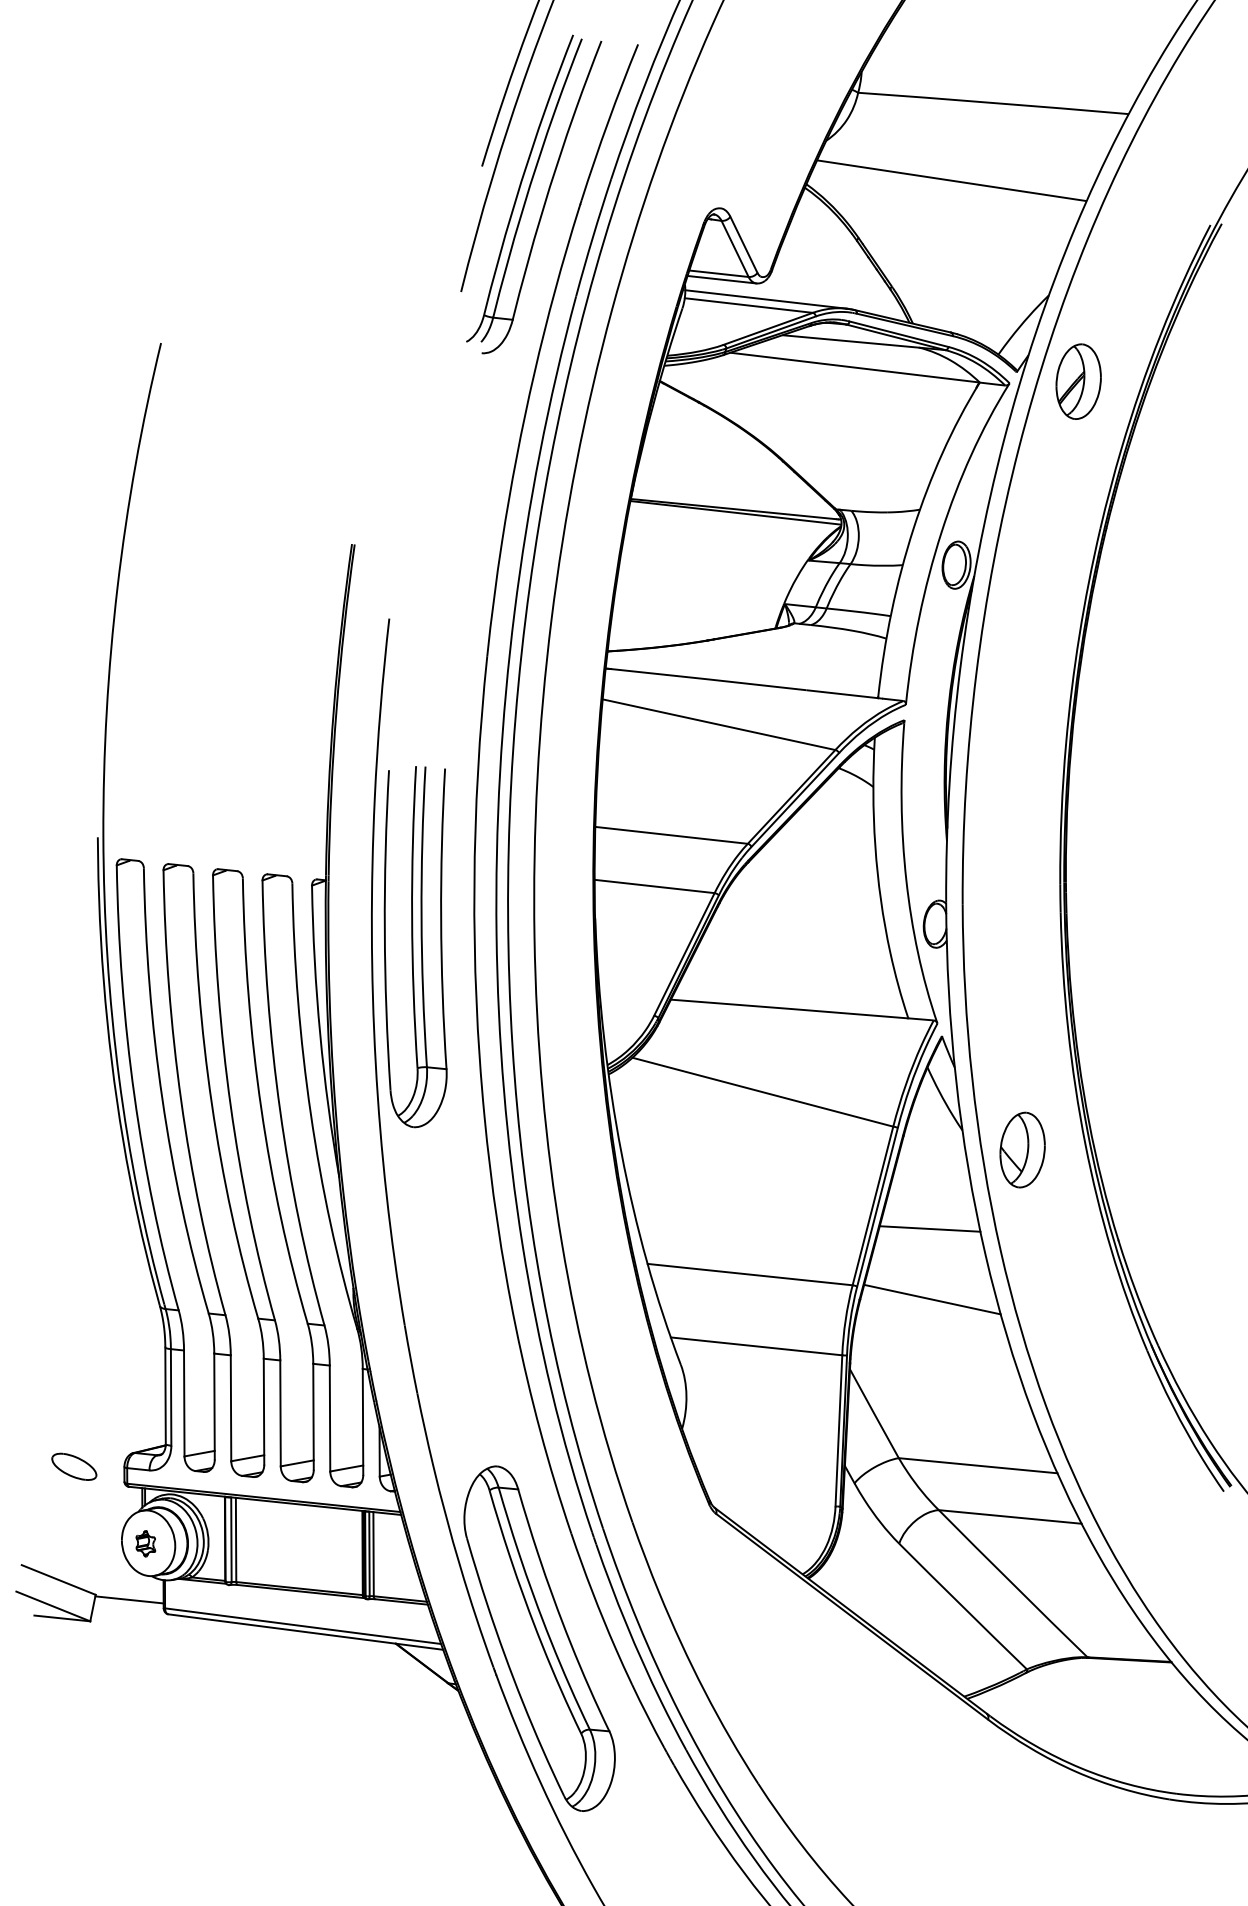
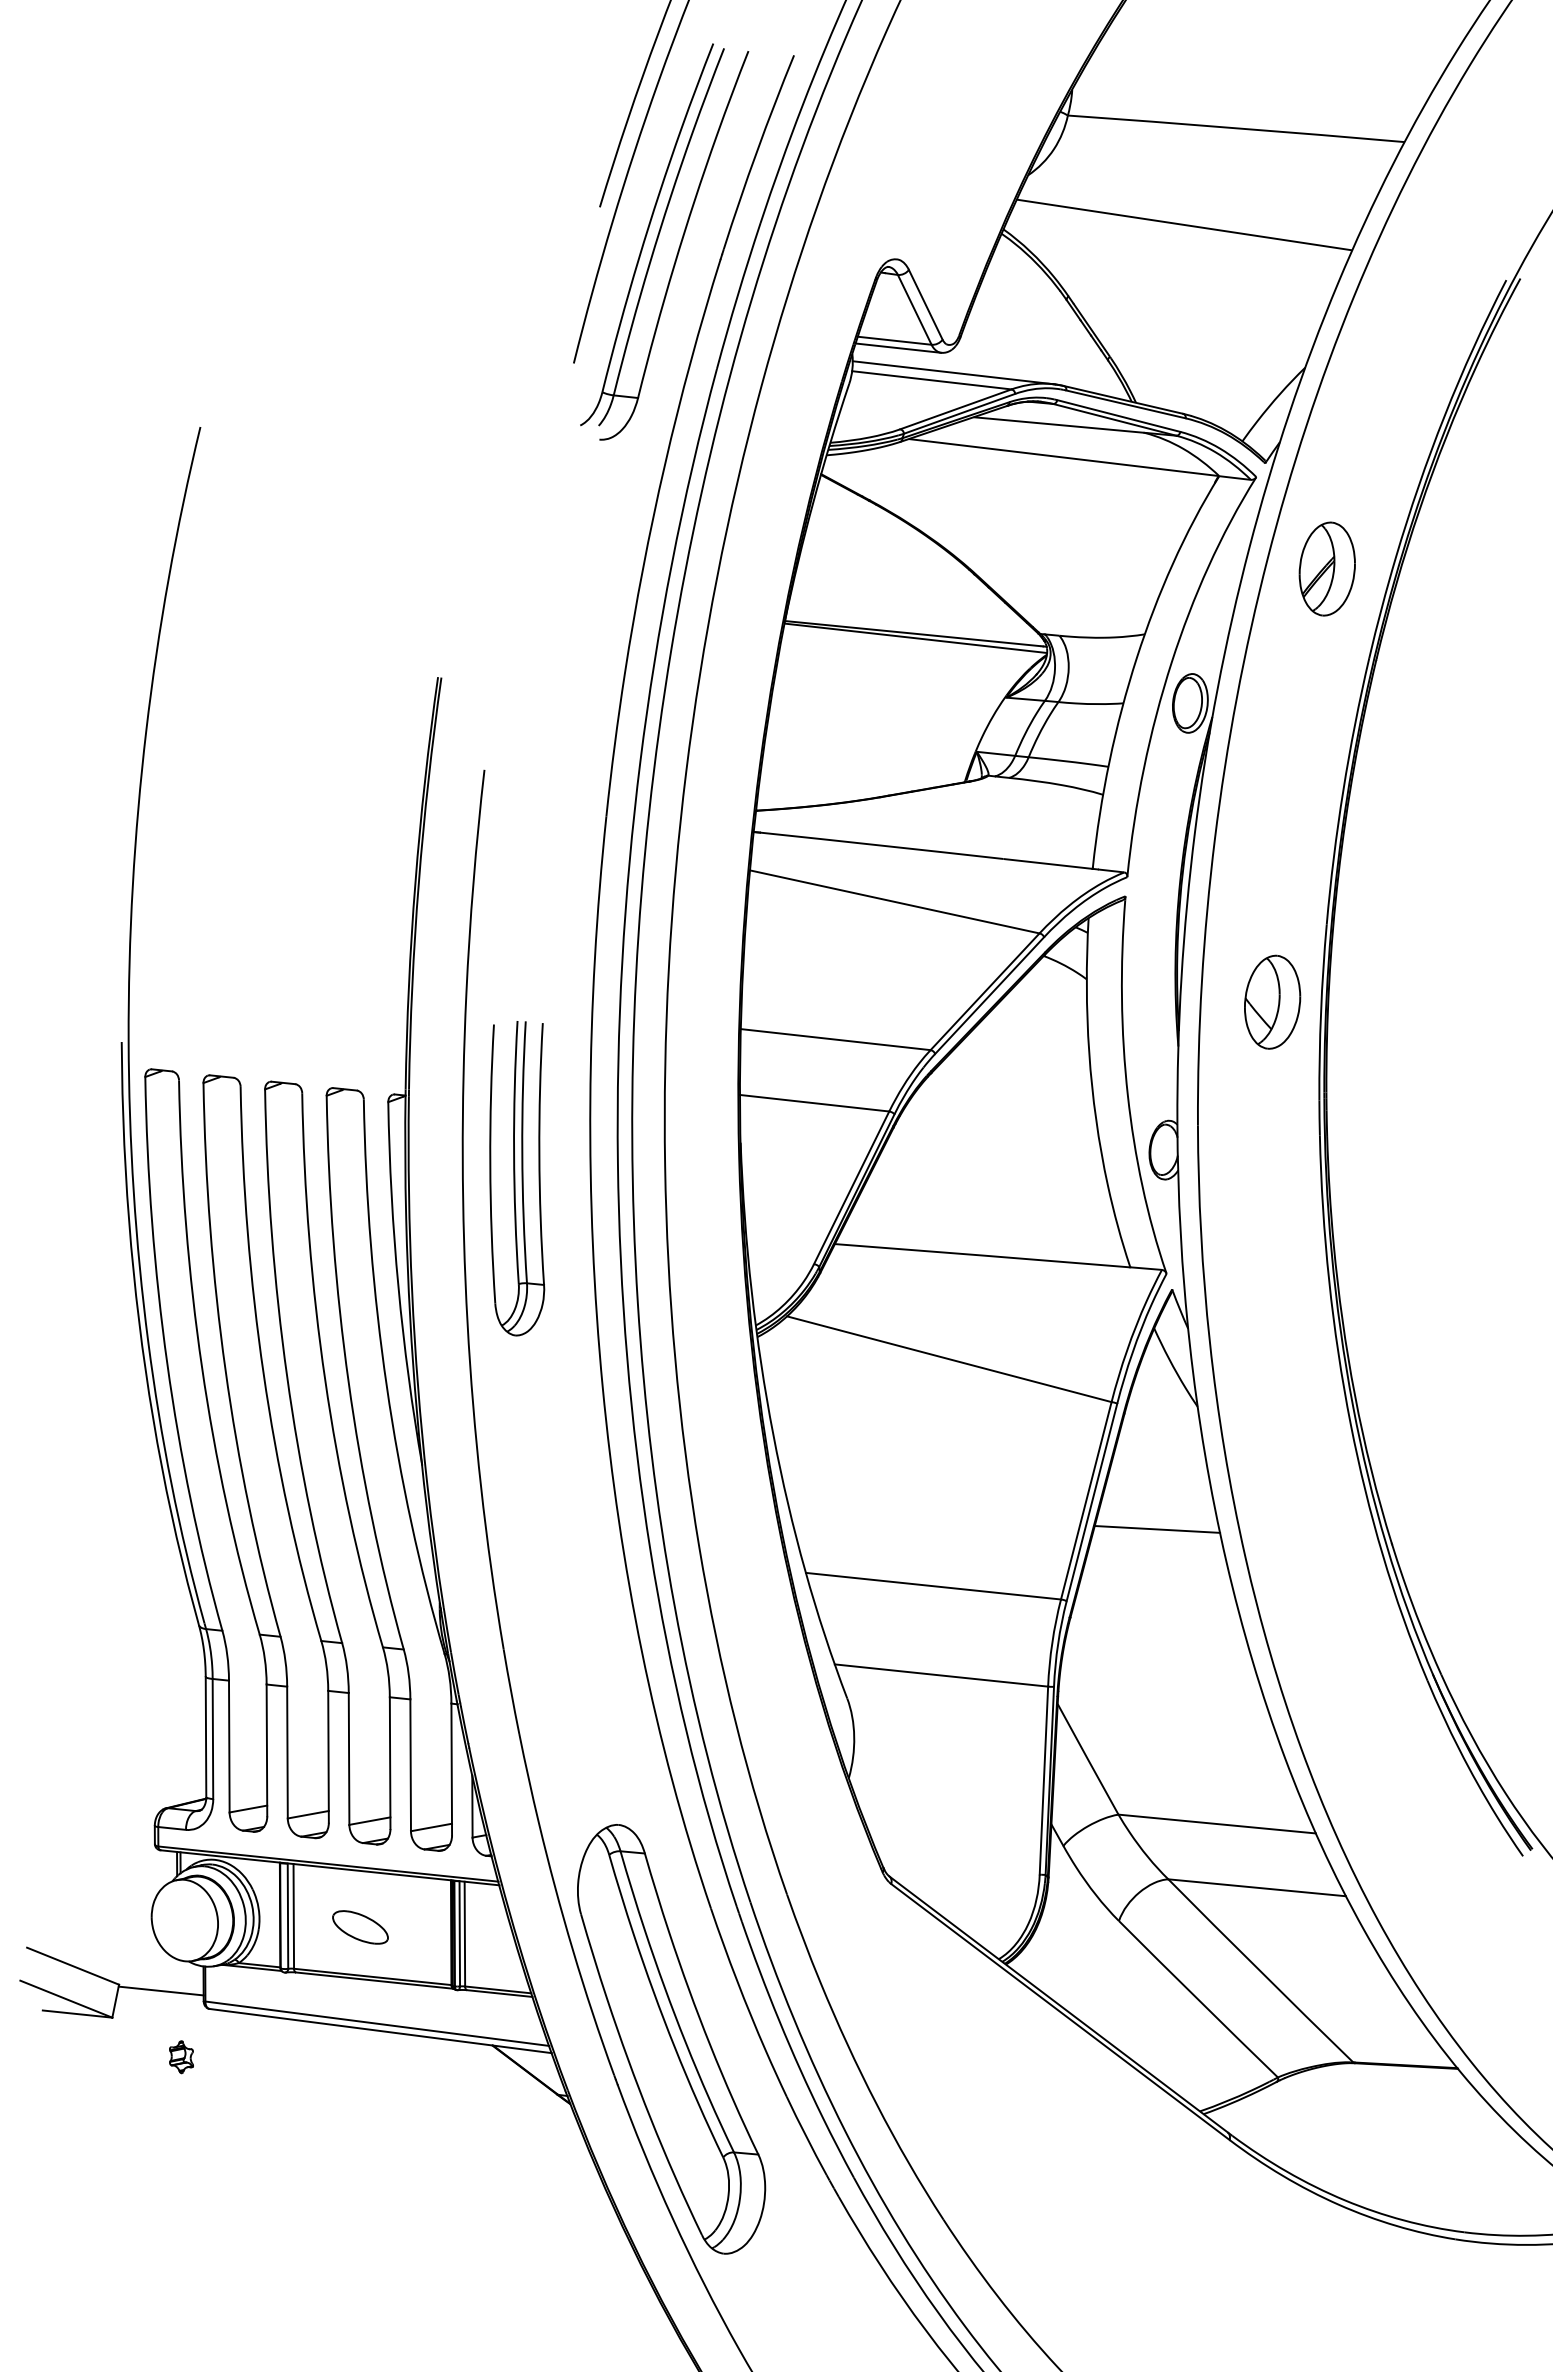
part: (1078, 381) -> (1326, 568), moved
part: (415, 946) -> (516, 1178), size x0.7
part: (1022, 1149) -> (1272, 1001), moved
line: (932, 1298) -> (1160, 1616), removed
part: (74, 1466) -> (360, 1927), moved
part: (145, 1544) -> (181, 2057), moved

